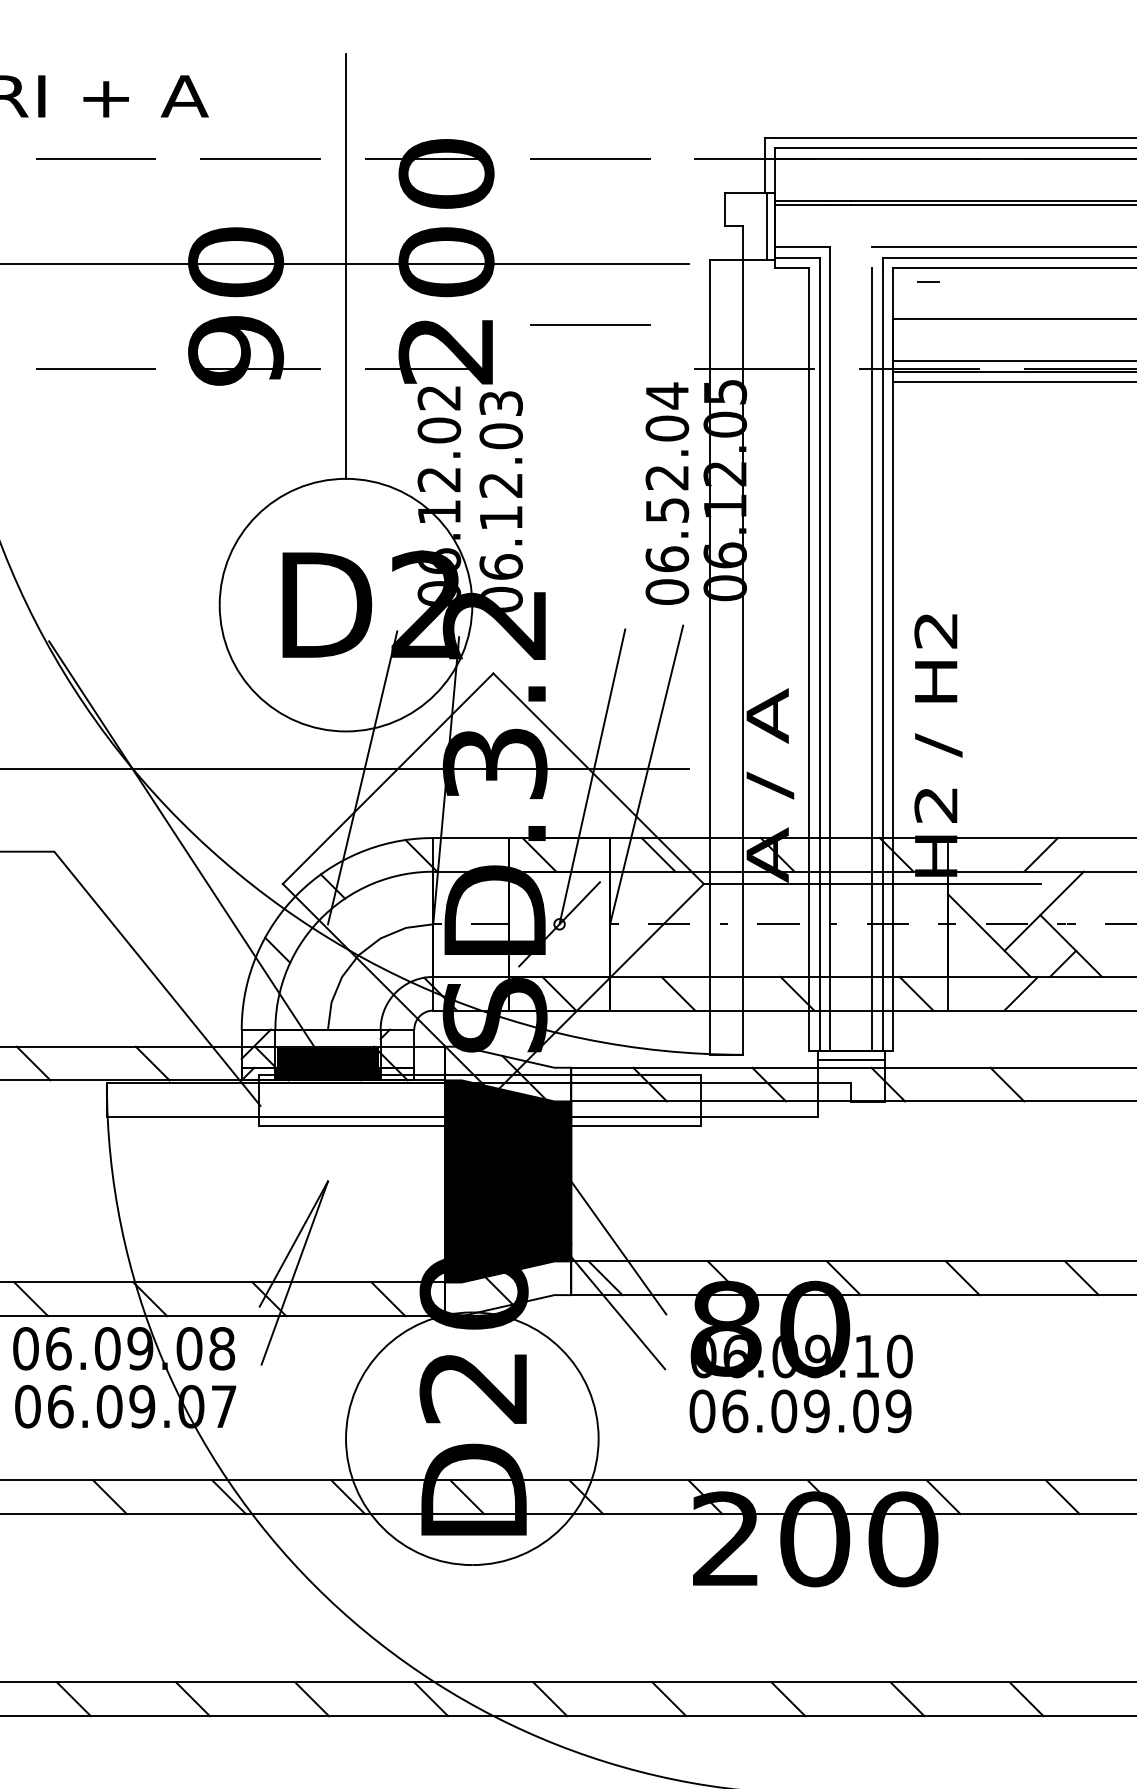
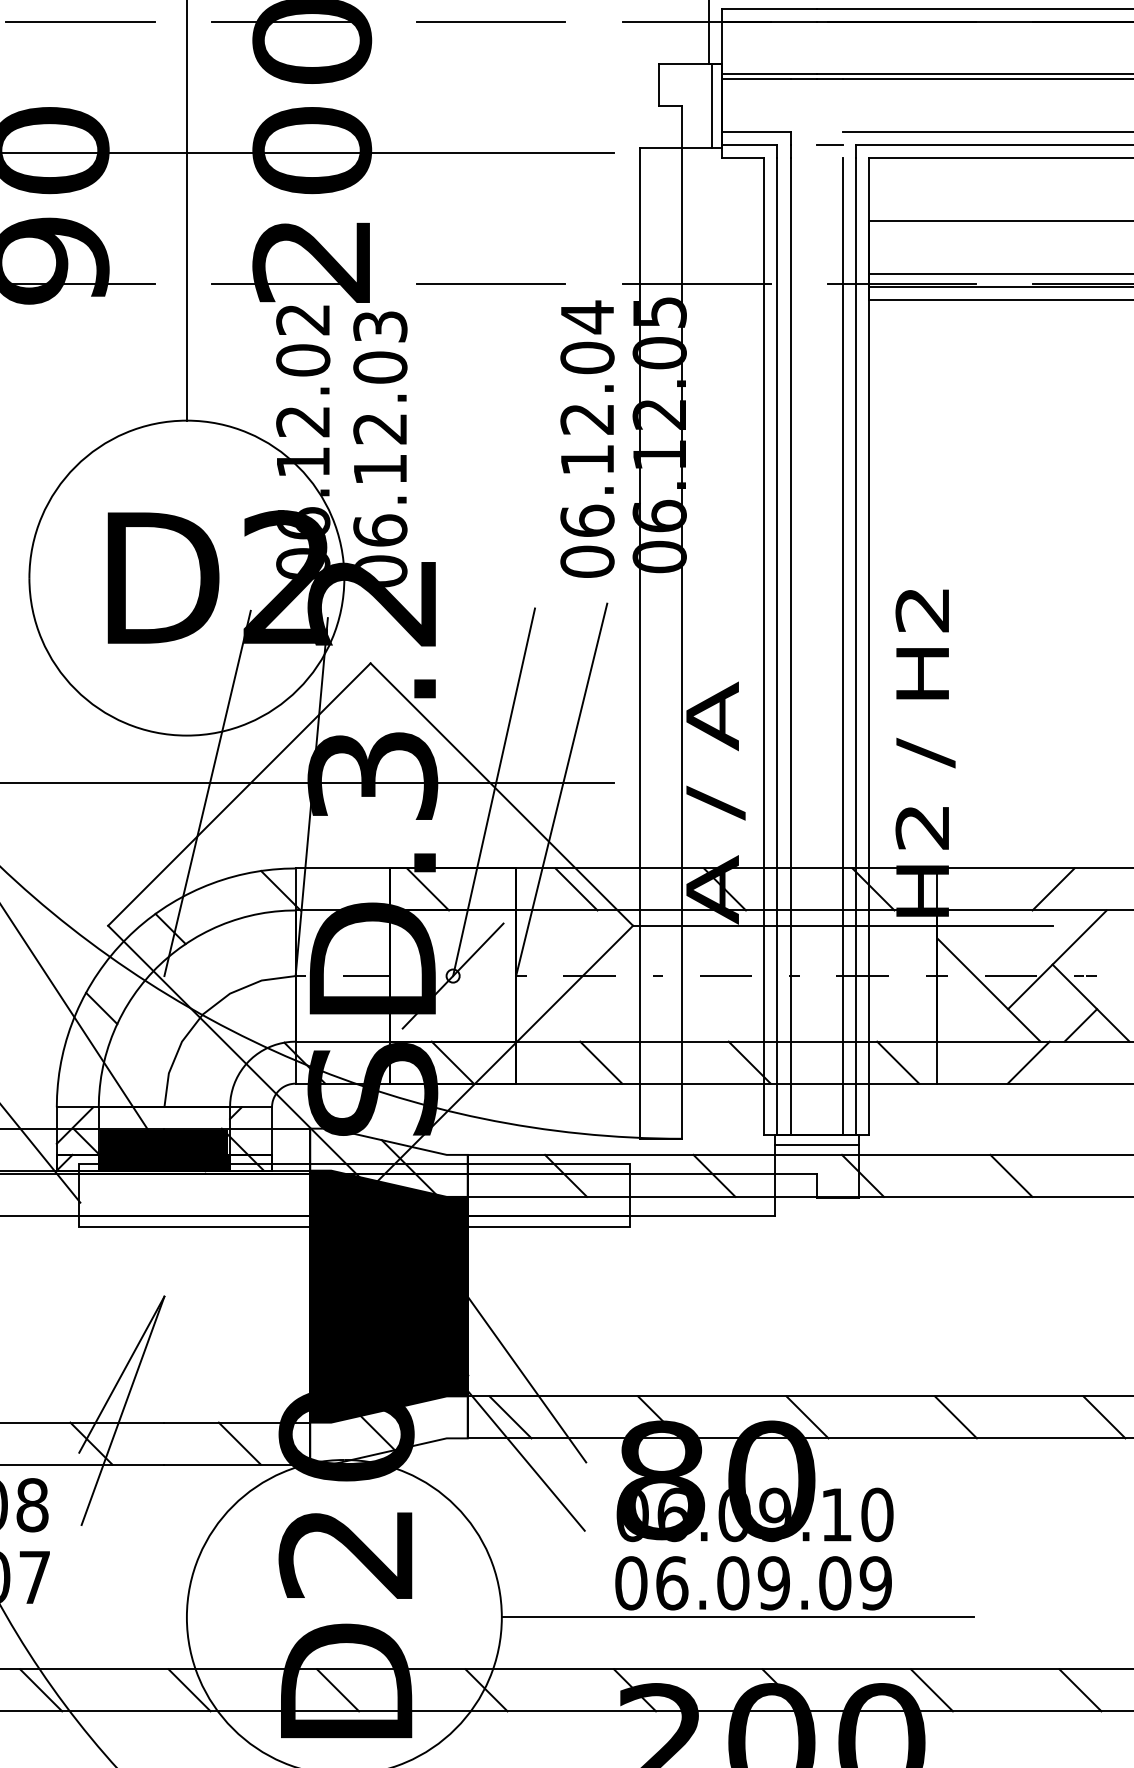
line: (928, 281) -> (829, 144), moved
line: (590, 324) -> (491, 283), moved
text: (667, 510) -> (587, 460), 06.52.04 -> 06.12.04
line: (787, 1438) -> (737, 1617), added

